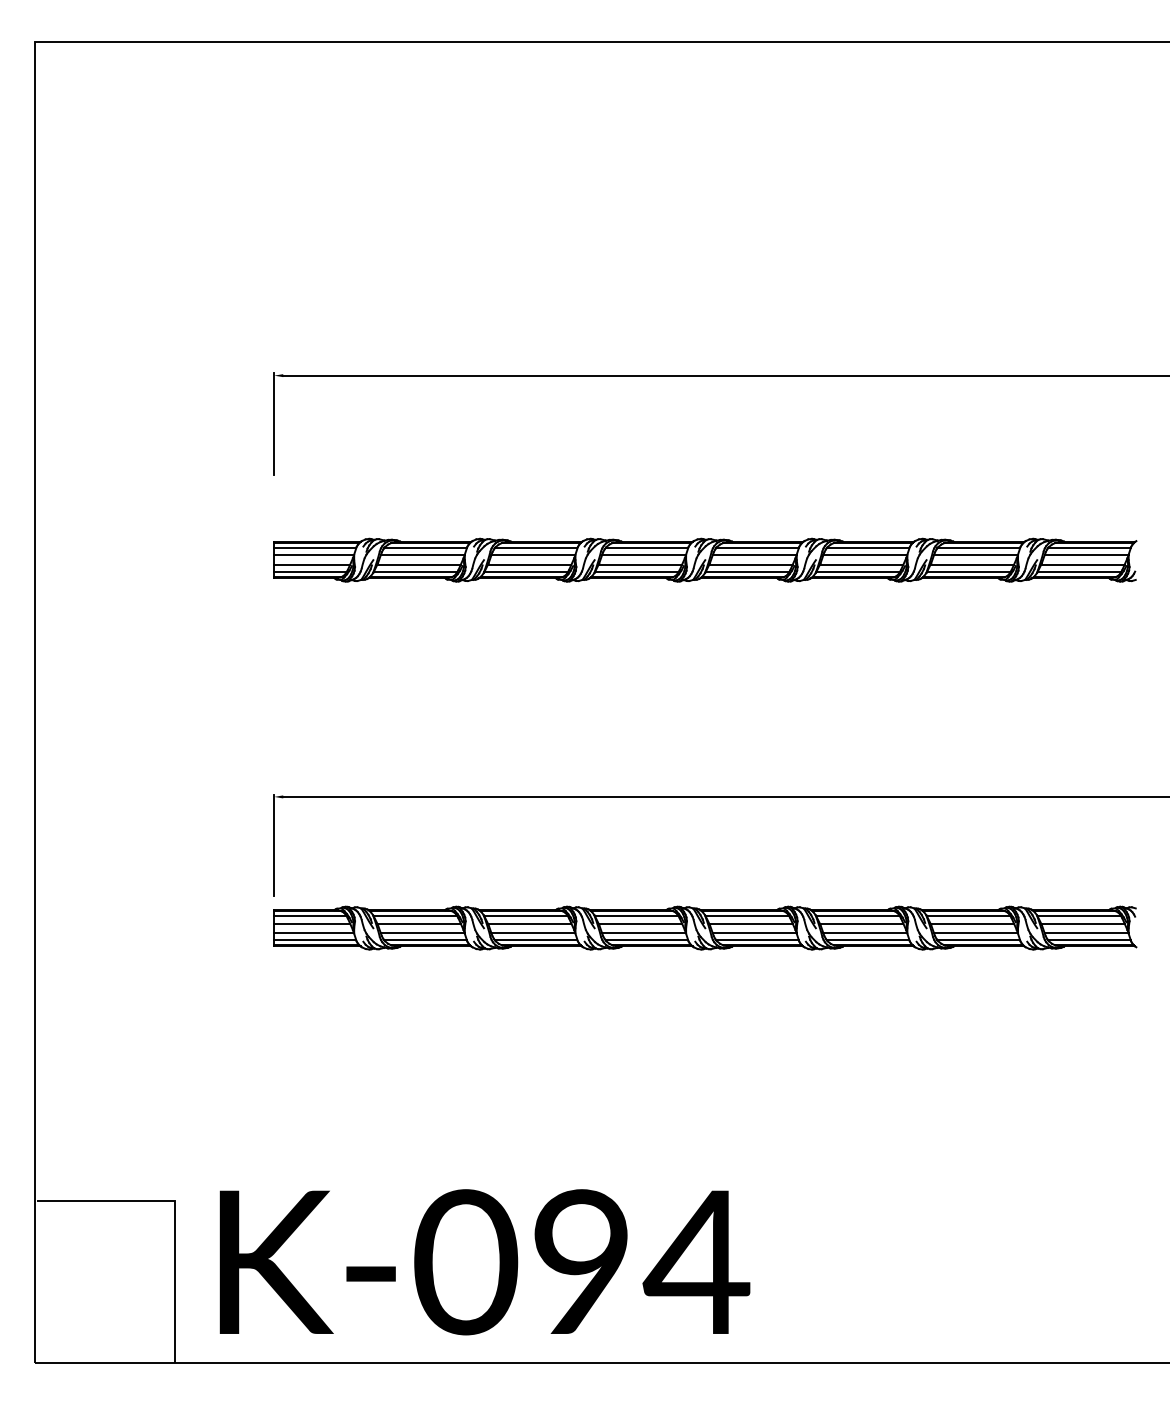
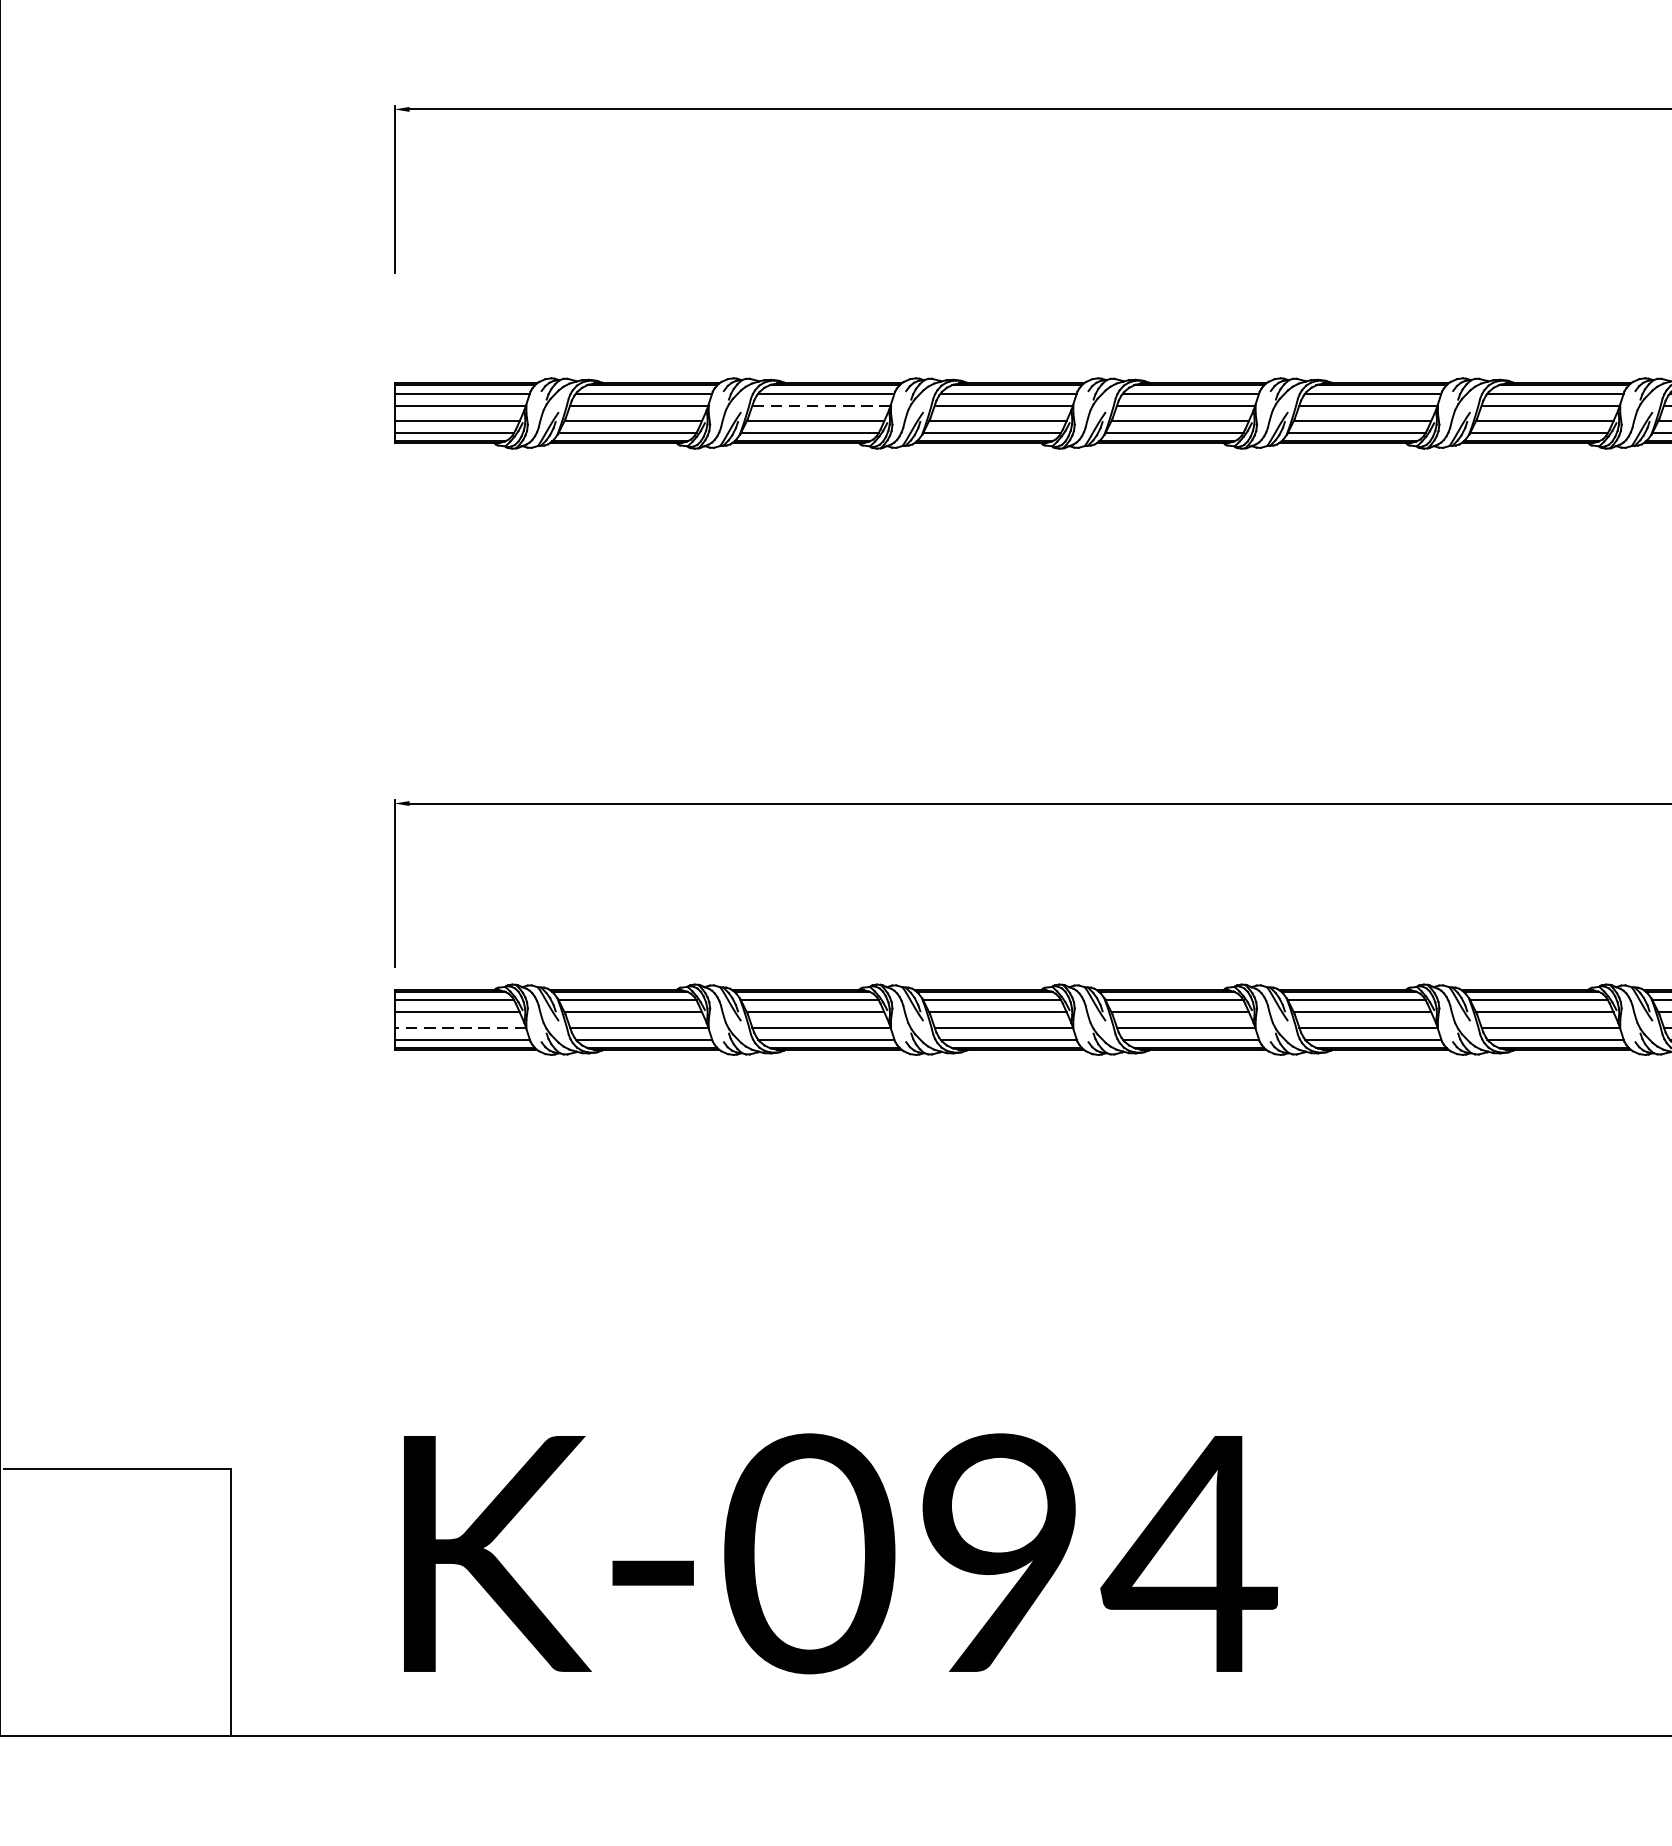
line: (532, 555) -> (820, 405), solid -> dashed
line: (314, 933) -> (461, 1028), solid -> dashed
text: (484, 1262) -> (839, 1554), moved

